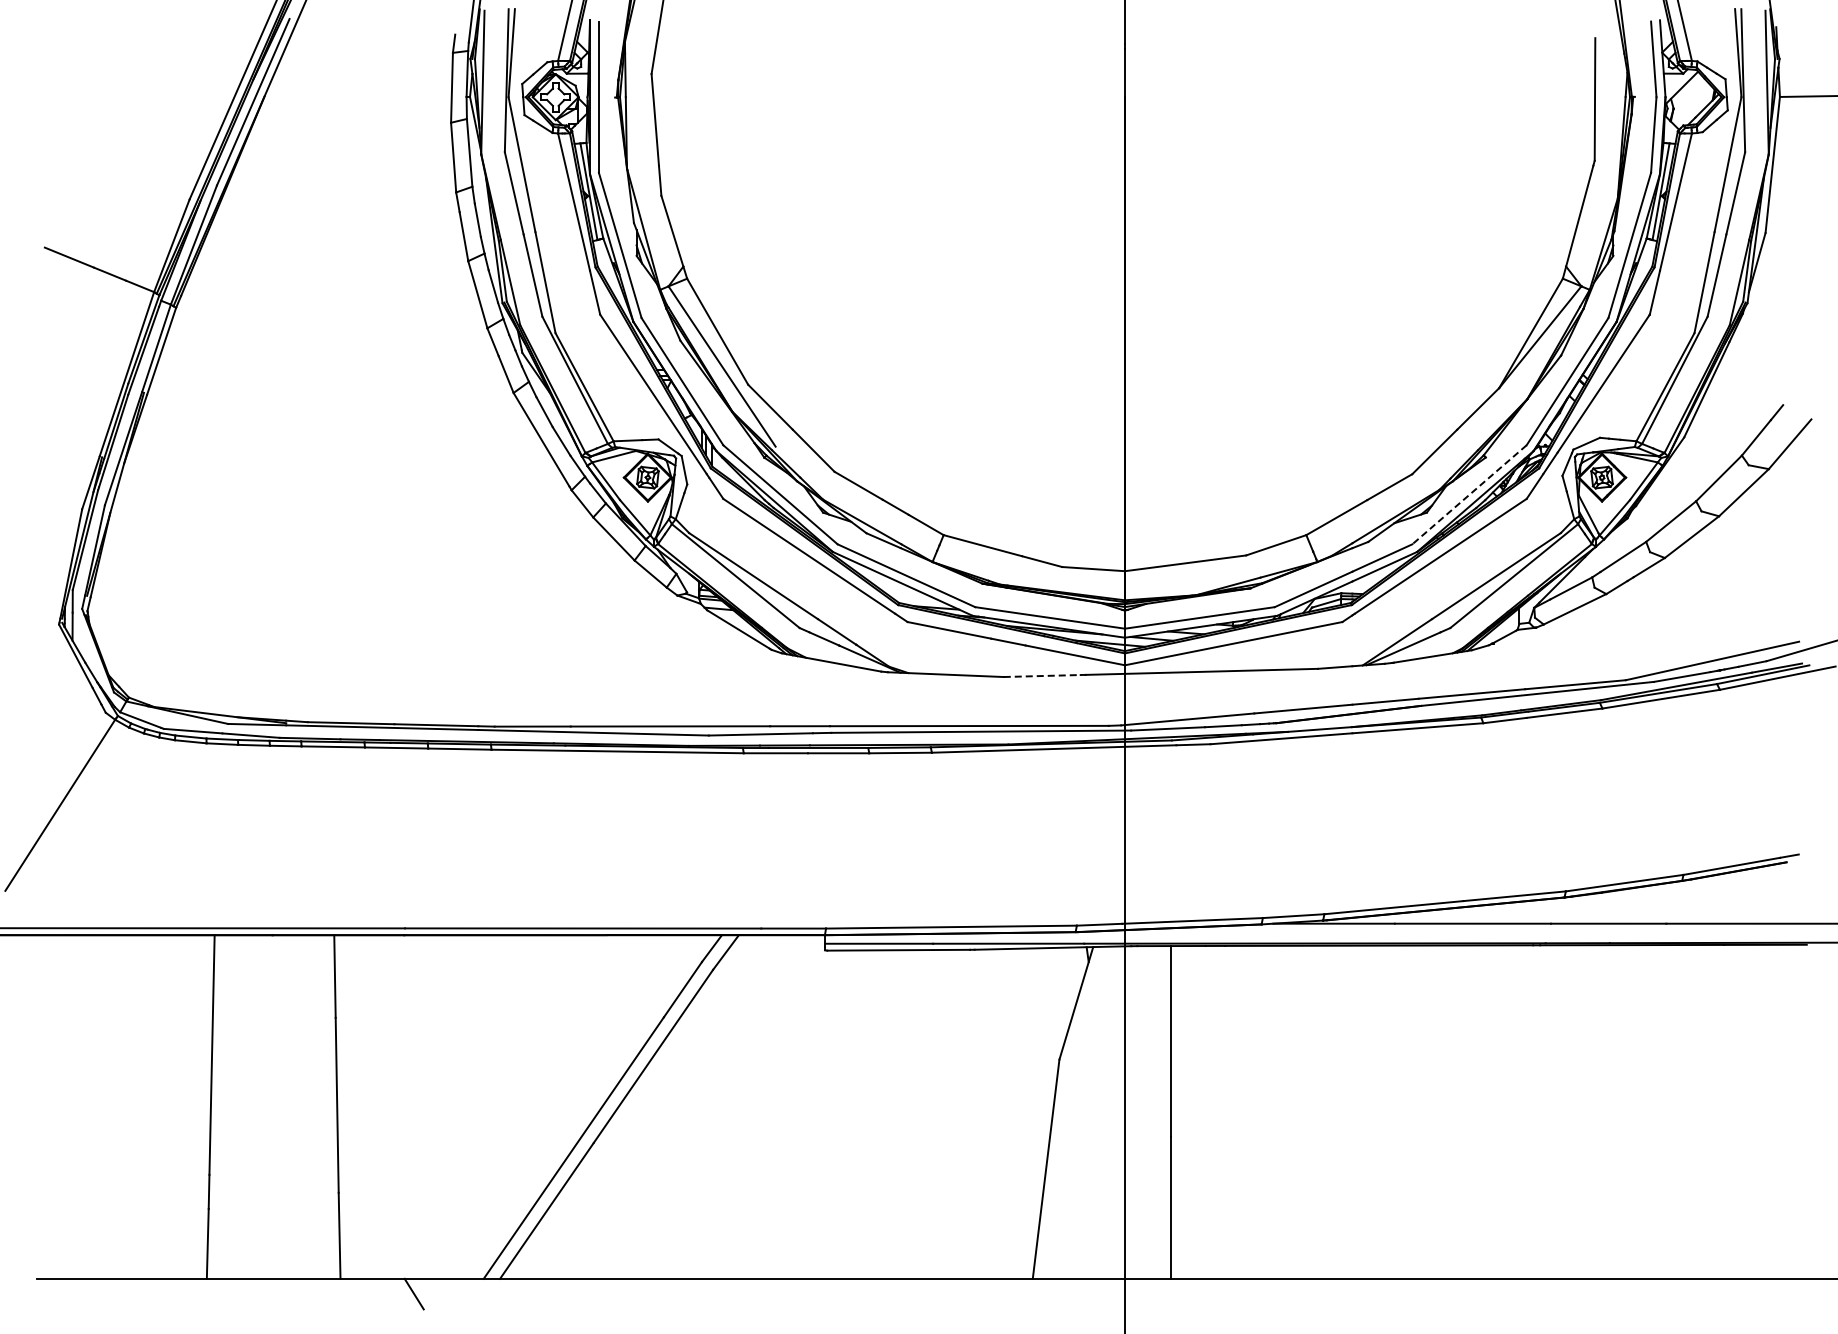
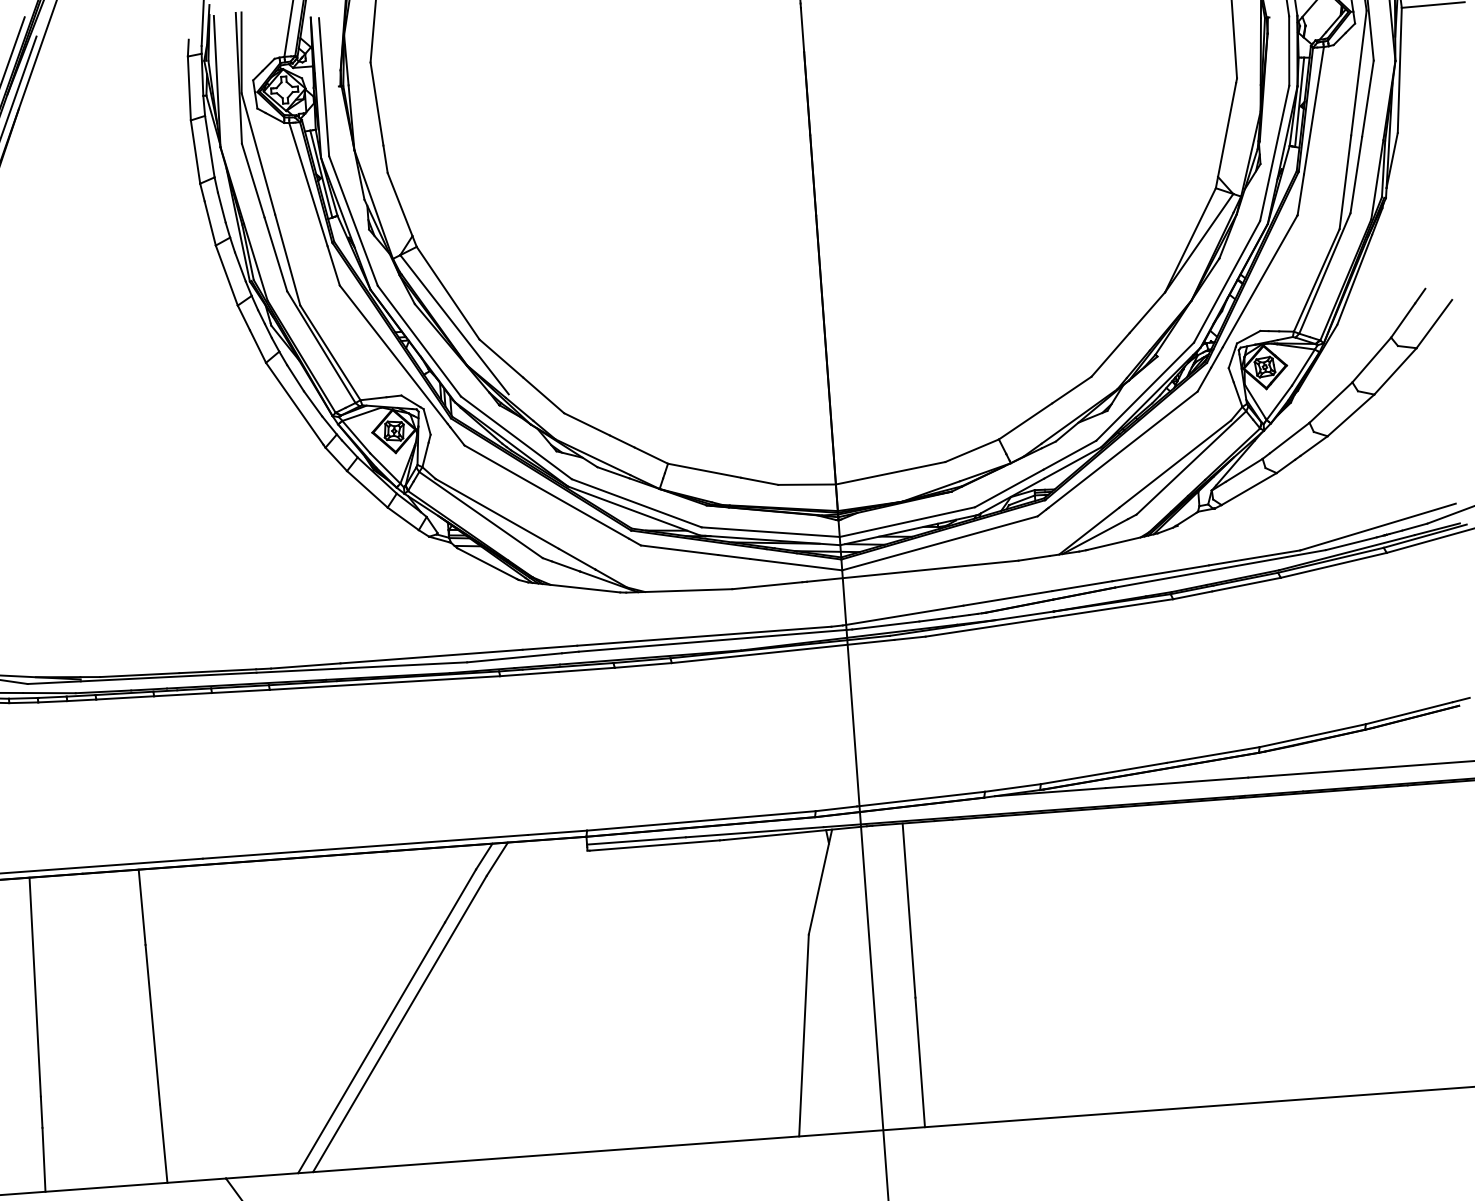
line: (1469, 494) -> (1145, 391), dashed -> solid
line: (1042, 676) -> (767, 586), dashed -> solid

